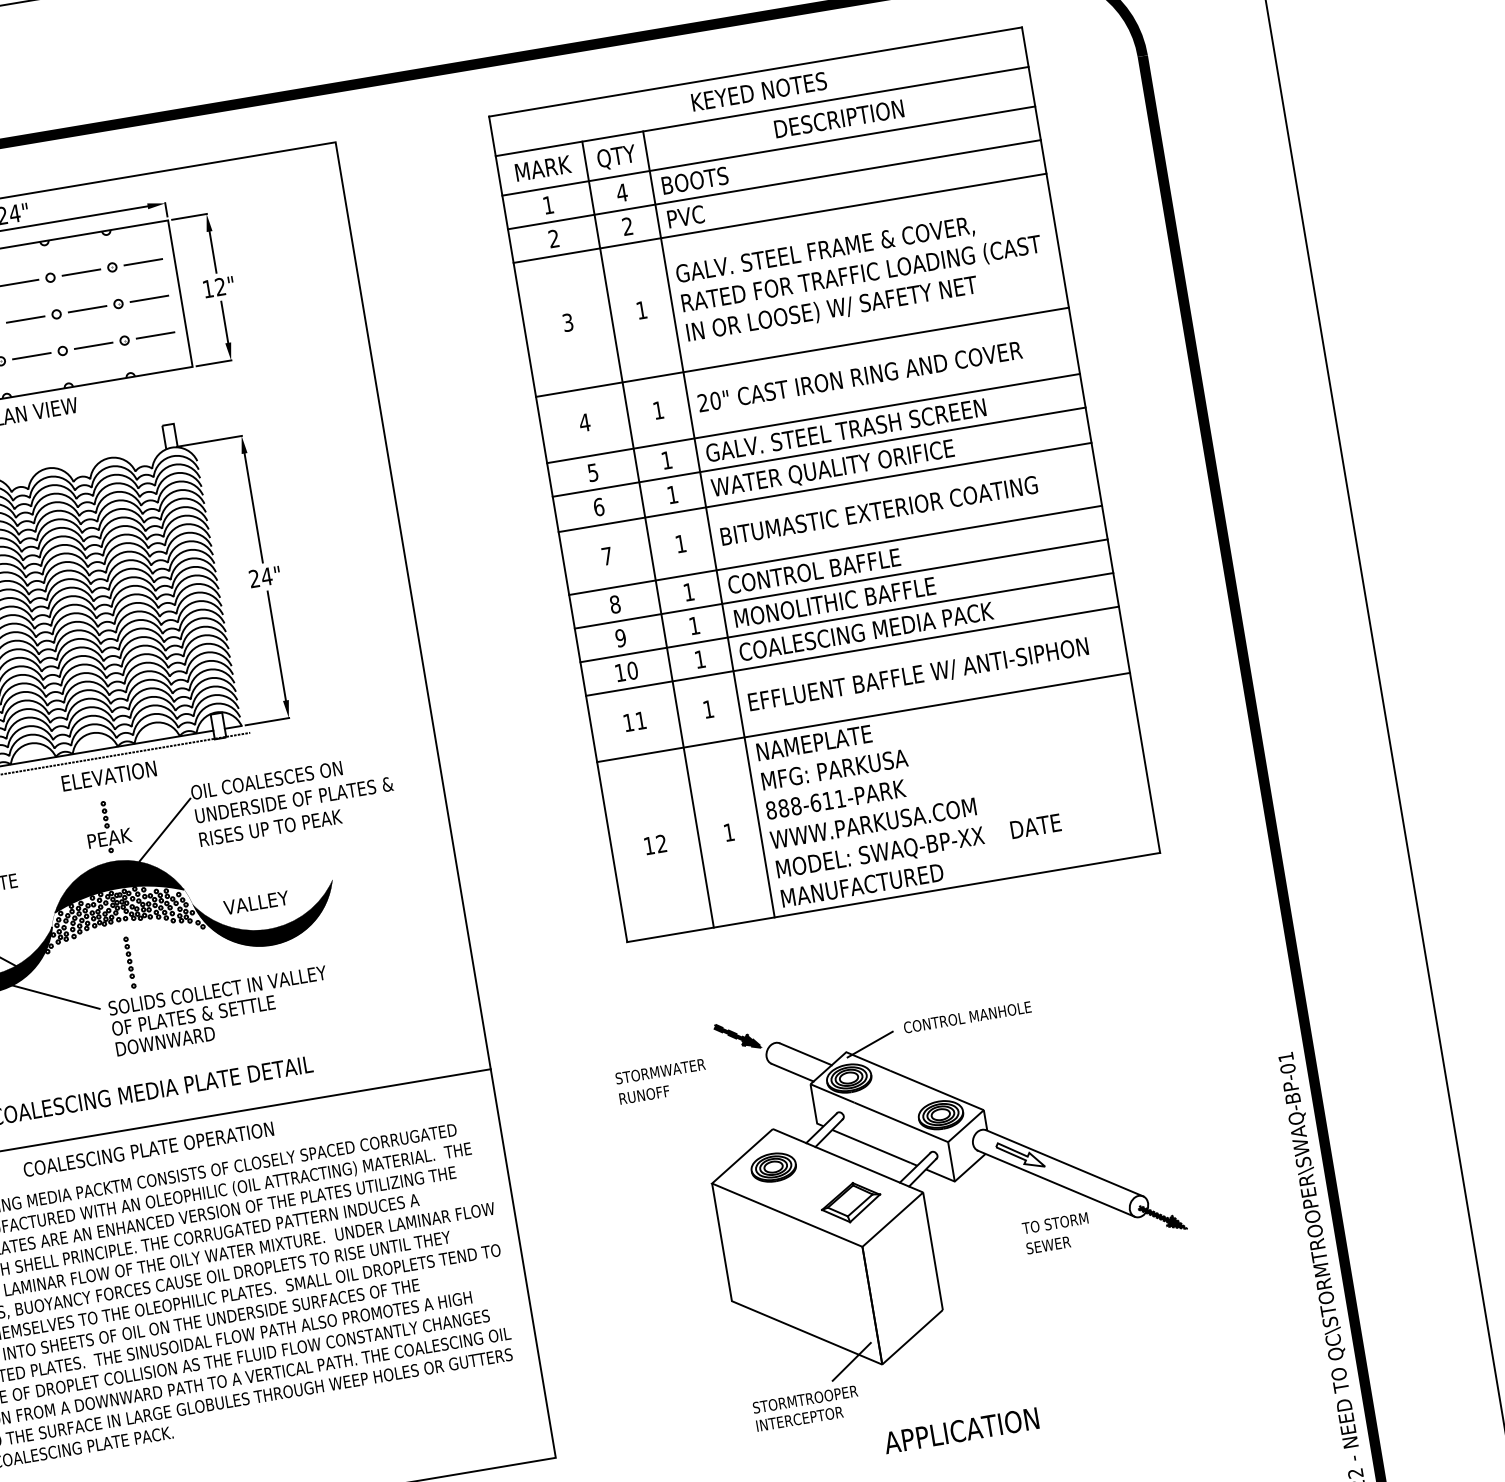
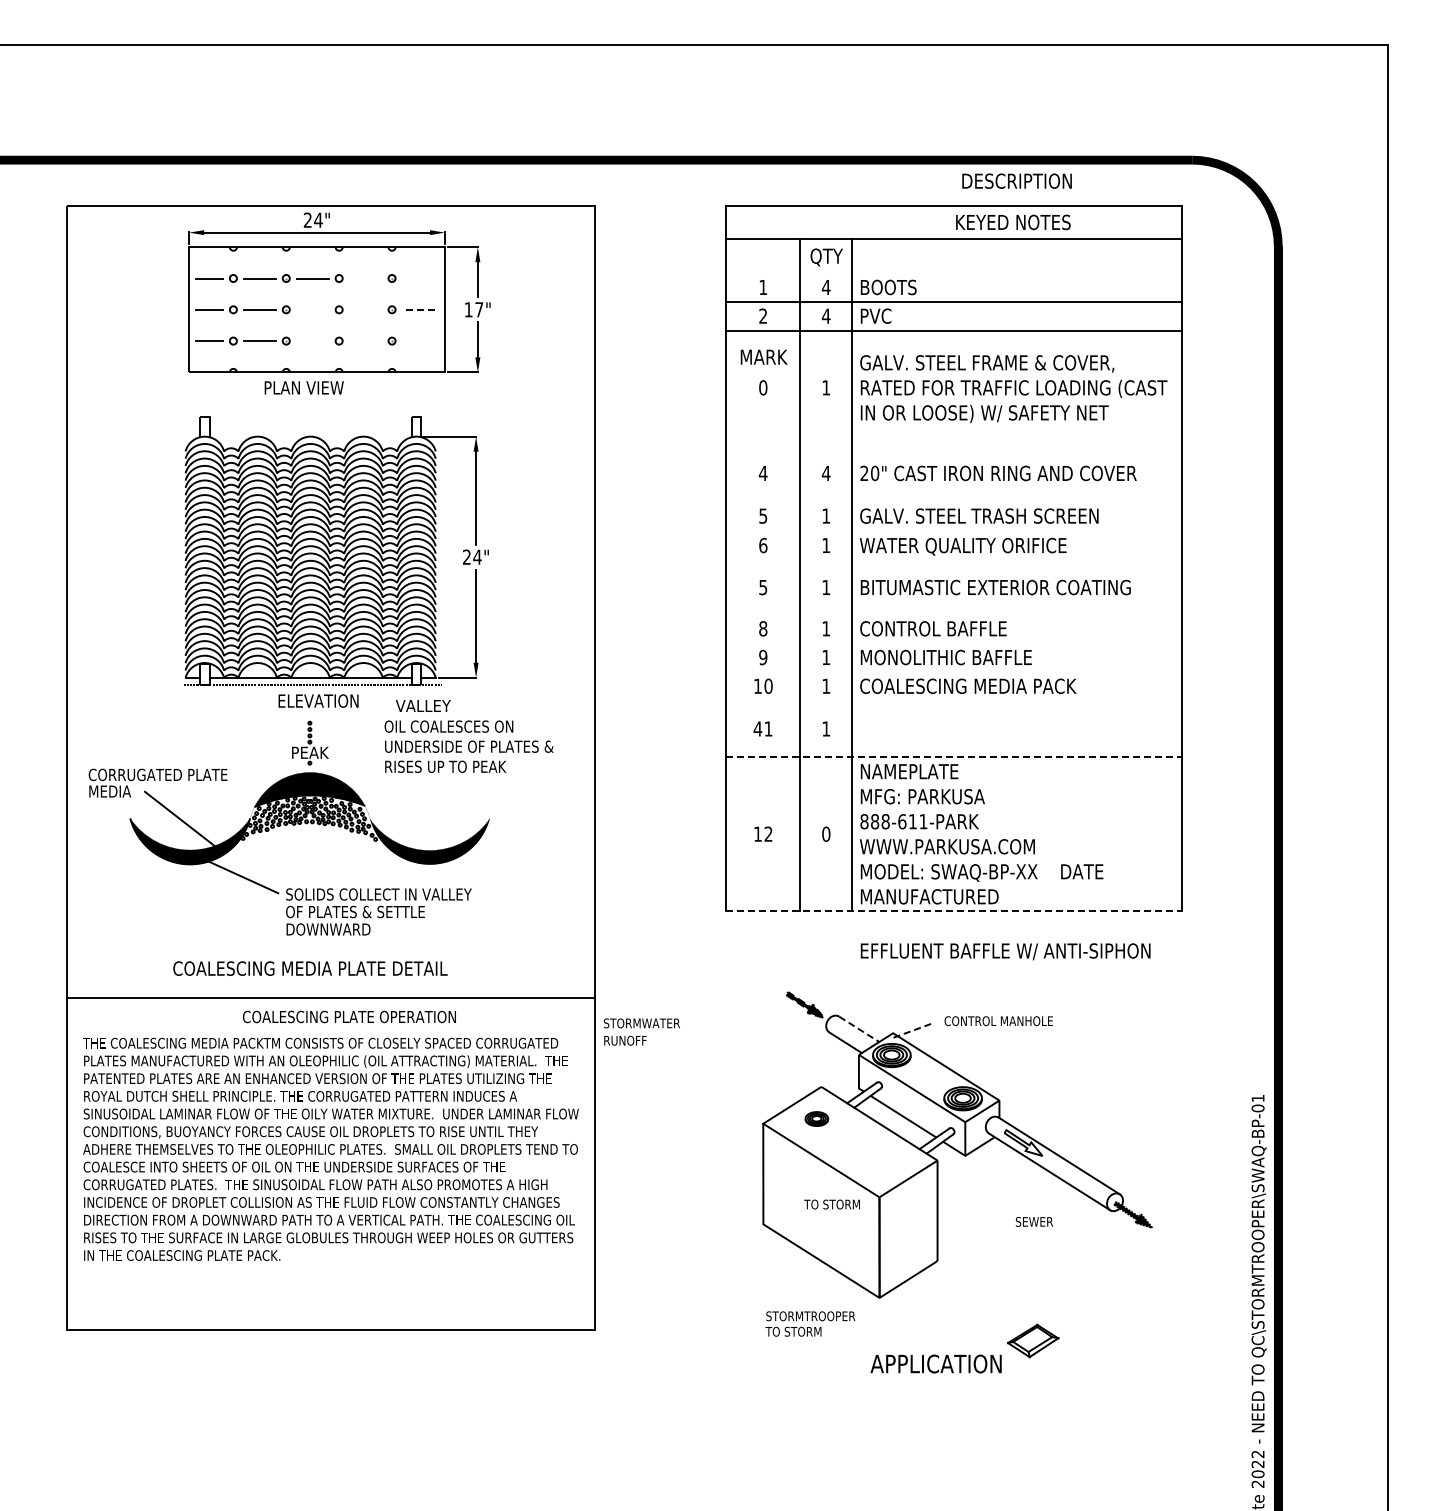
text: (759, 91) -> (1013, 222), moved
text: (838, 118) -> (1016, 180), moved
line: (768, 151) -> (953, 273), removed
text: (542, 167) -> (763, 356), moved
text: (626, 225) -> (825, 315), 2 -> 4
line: (143, 262) -> (418, 278), removed
line: (81, 272) -> (365, 278), removed
text: (220, 286) -> (479, 309), 12" -> 17"
line: (149, 298) -> (418, 309), solid -> dashed
line: (87, 308) -> (365, 309), removed
line: (25, 319) -> (312, 309), removed
text: (568, 322) -> (763, 387), 3 -> 0
line: (155, 335) -> (418, 341), removed
line: (93, 346) -> (365, 341), removed
line: (801, 352) -> (953, 445), removed
line: (31, 356) -> (312, 341), removed
text: (657, 410) -> (825, 473), 1 -> 4
line: (812, 418) -> (953, 501), removed
line: (818, 452) -> (953, 530), removed
line: (824, 487) -> (953, 560), removed
line: (834, 550) -> (953, 614), removed
text: (607, 556) -> (763, 587), 7 -> 5
line: (840, 584) -> (953, 643), removed
line: (846, 617) -> (953, 671), removed
line: (851, 651) -> (953, 700), removed
text: (918, 674) -> (1005, 951), moved
line: (864, 717) -> (954, 757), solid -> dashed
text: (627, 722) -> (757, 728), 11 -> 41
line: (164, 829) -> (357, 753), removed
text: (729, 831) -> (826, 833), 1 -> 0
line: (894, 897) -> (954, 911), solid -> dashed
text: (256, 902) -> (423, 705), moved
part: (129, 962) -> (309, 858), removed
line: (870, 1044) -> (914, 1030), solid -> dashed
line: (806, 1054) -> (859, 1029), solid -> dashed
text: (661, 1081) -> (641, 1031), moved
text: (148, 1148) -> (349, 1016), moved
part: (773, 1166) -> (816, 1118), size x0.6
part: (851, 1202) -> (1033, 1340), moved
text: (1054, 1223) -> (831, 1204), moved
line: (851, 1361) -> (854, 1291), removed
text: (798, 1418) -> (802, 1331), INTERCEPTOR -> TO STORM

